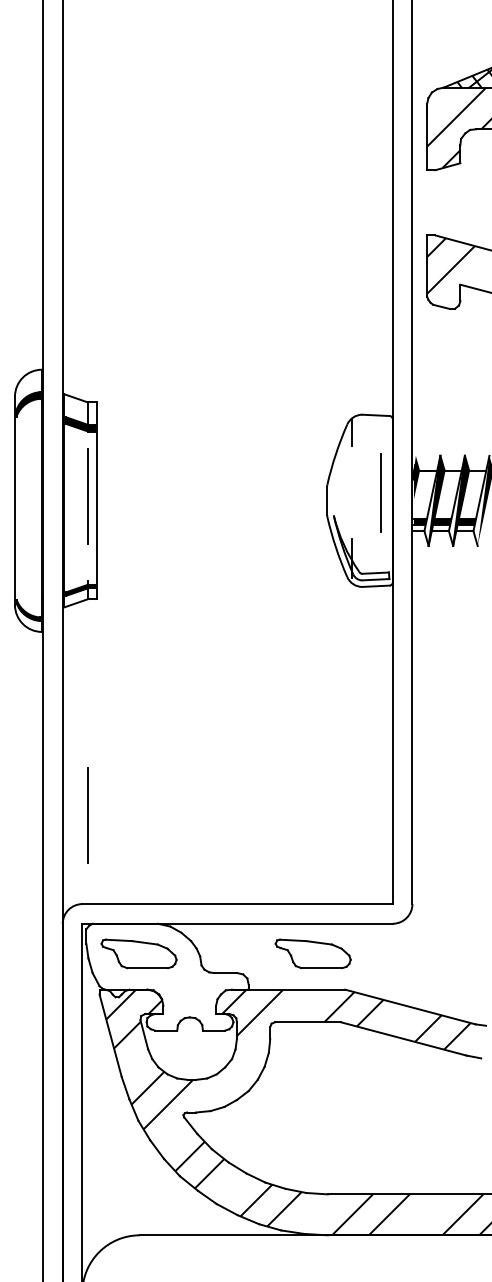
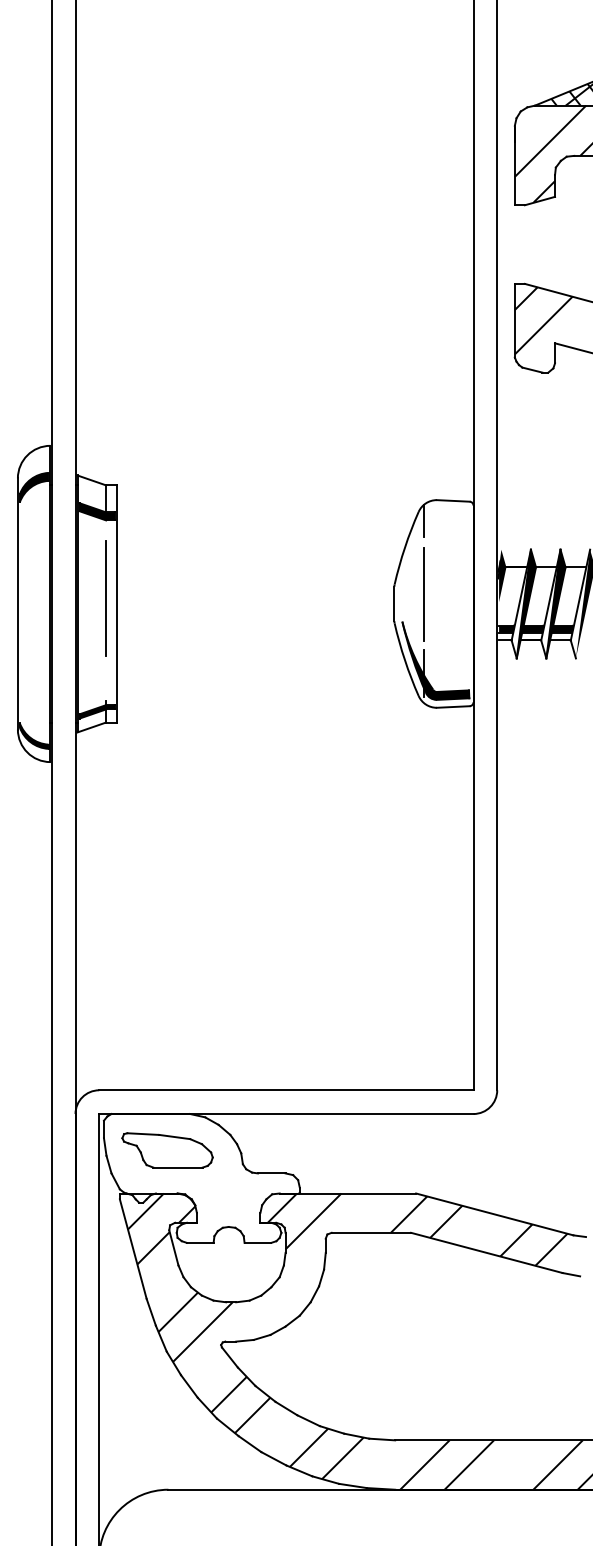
line: (380, 492) -> (423, 594), moved
fill: (361, 547) -> (435, 660), added
line: (87, 815) -> (105, 983), removed
part: (313, 954) -> (377, 1150), removed

